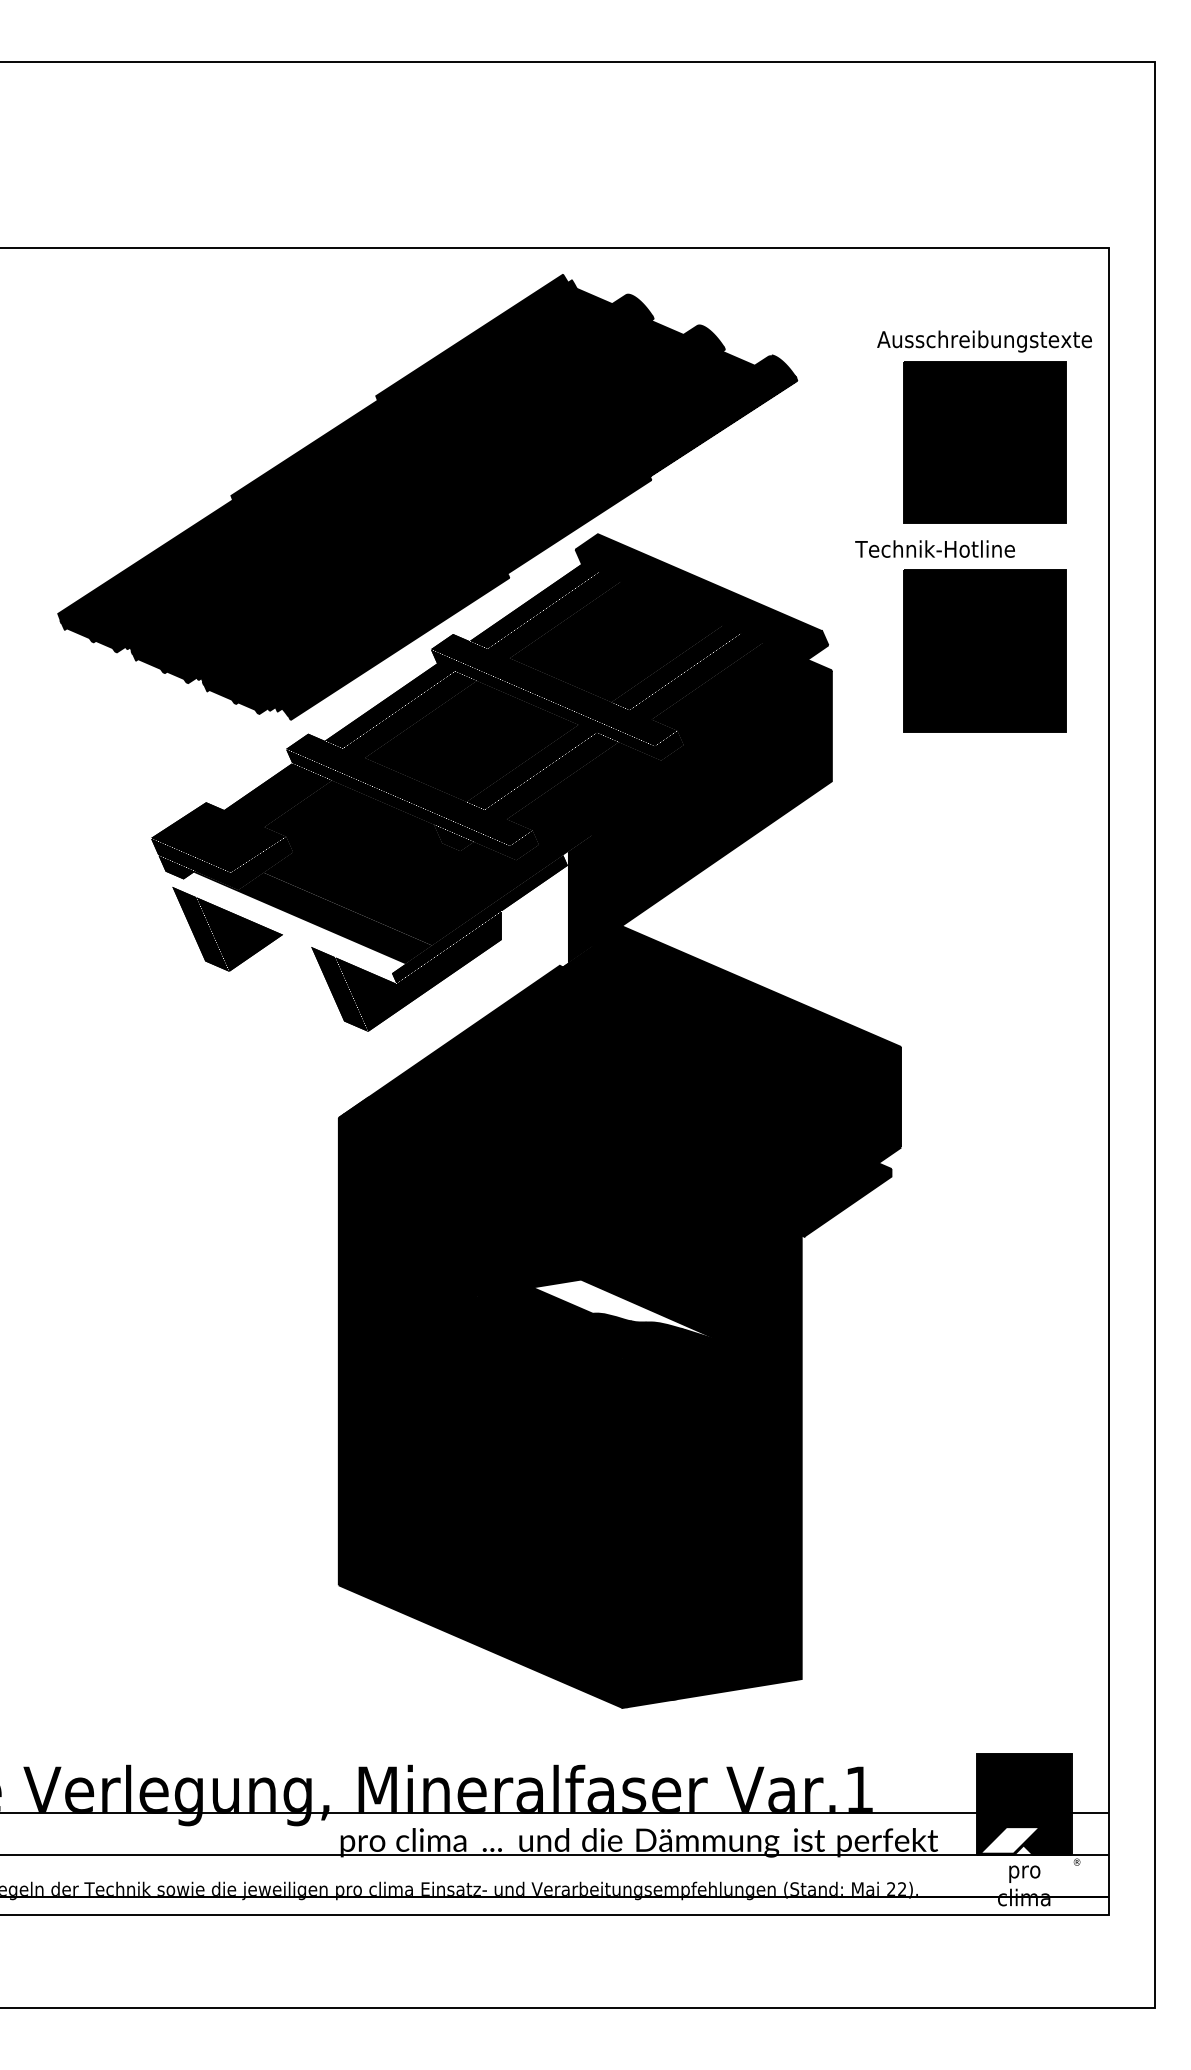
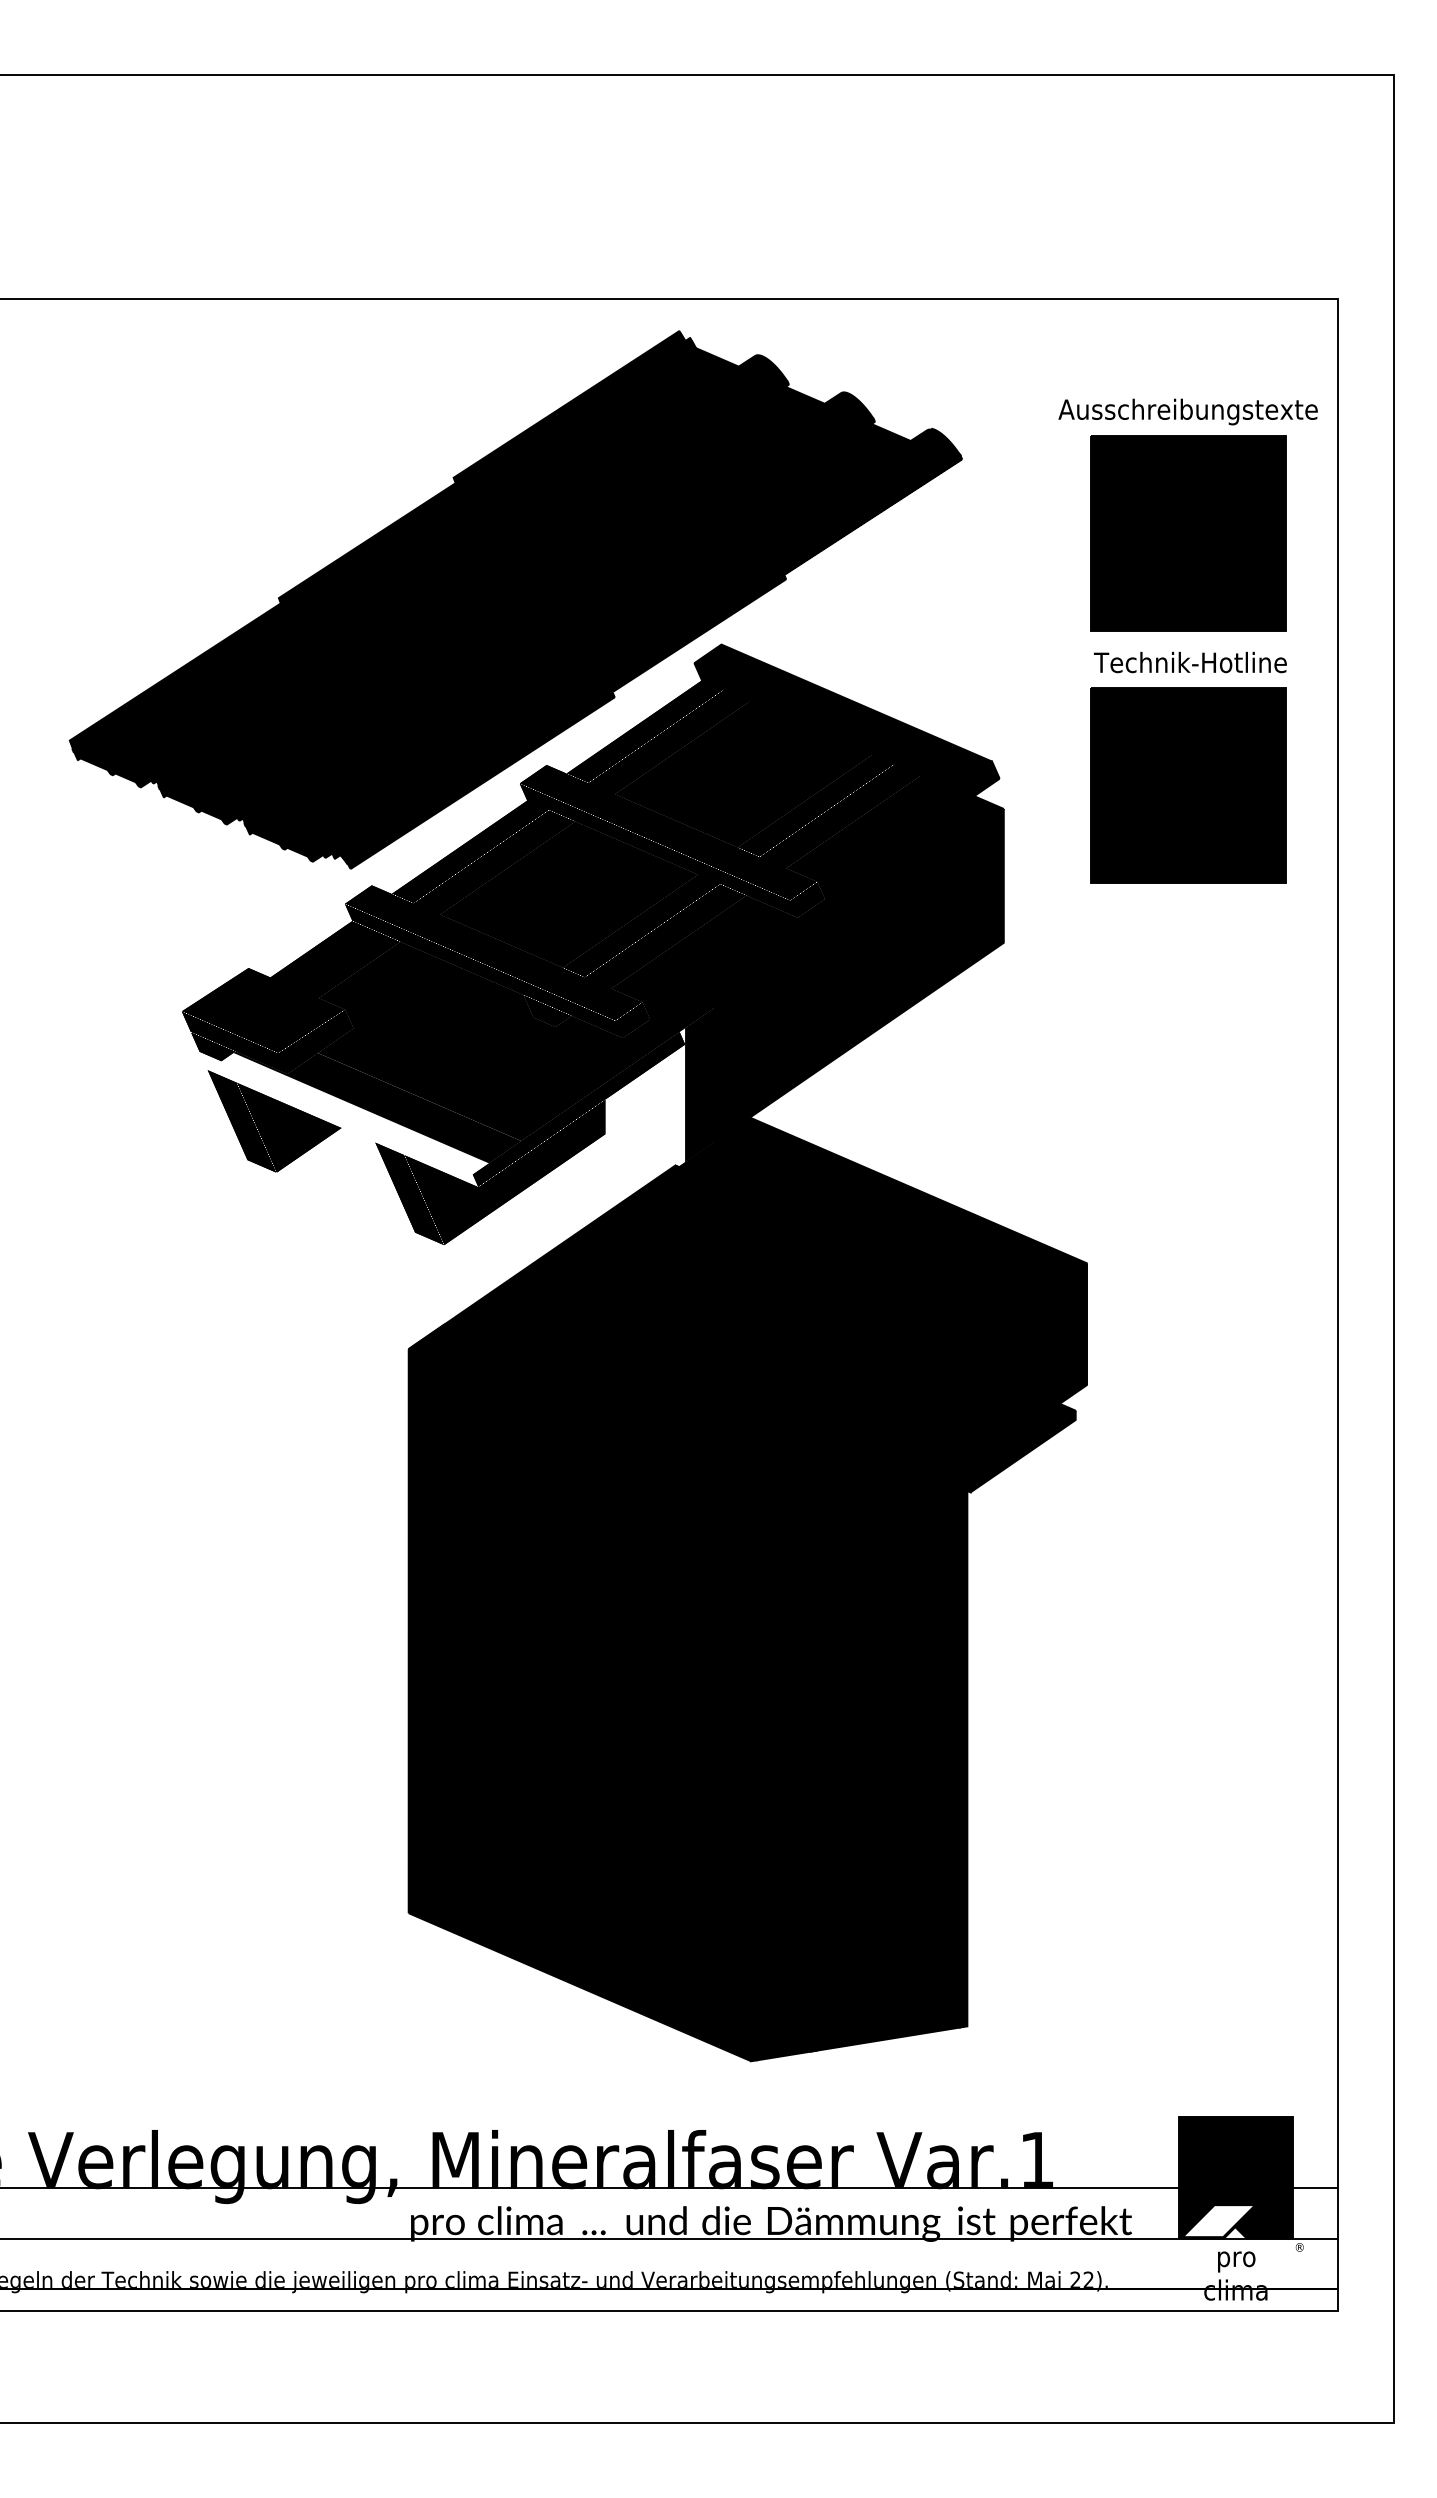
text: (935, 549) -> (1190, 662), moved
fill: (627, 1311) -> (757, 1582), added

